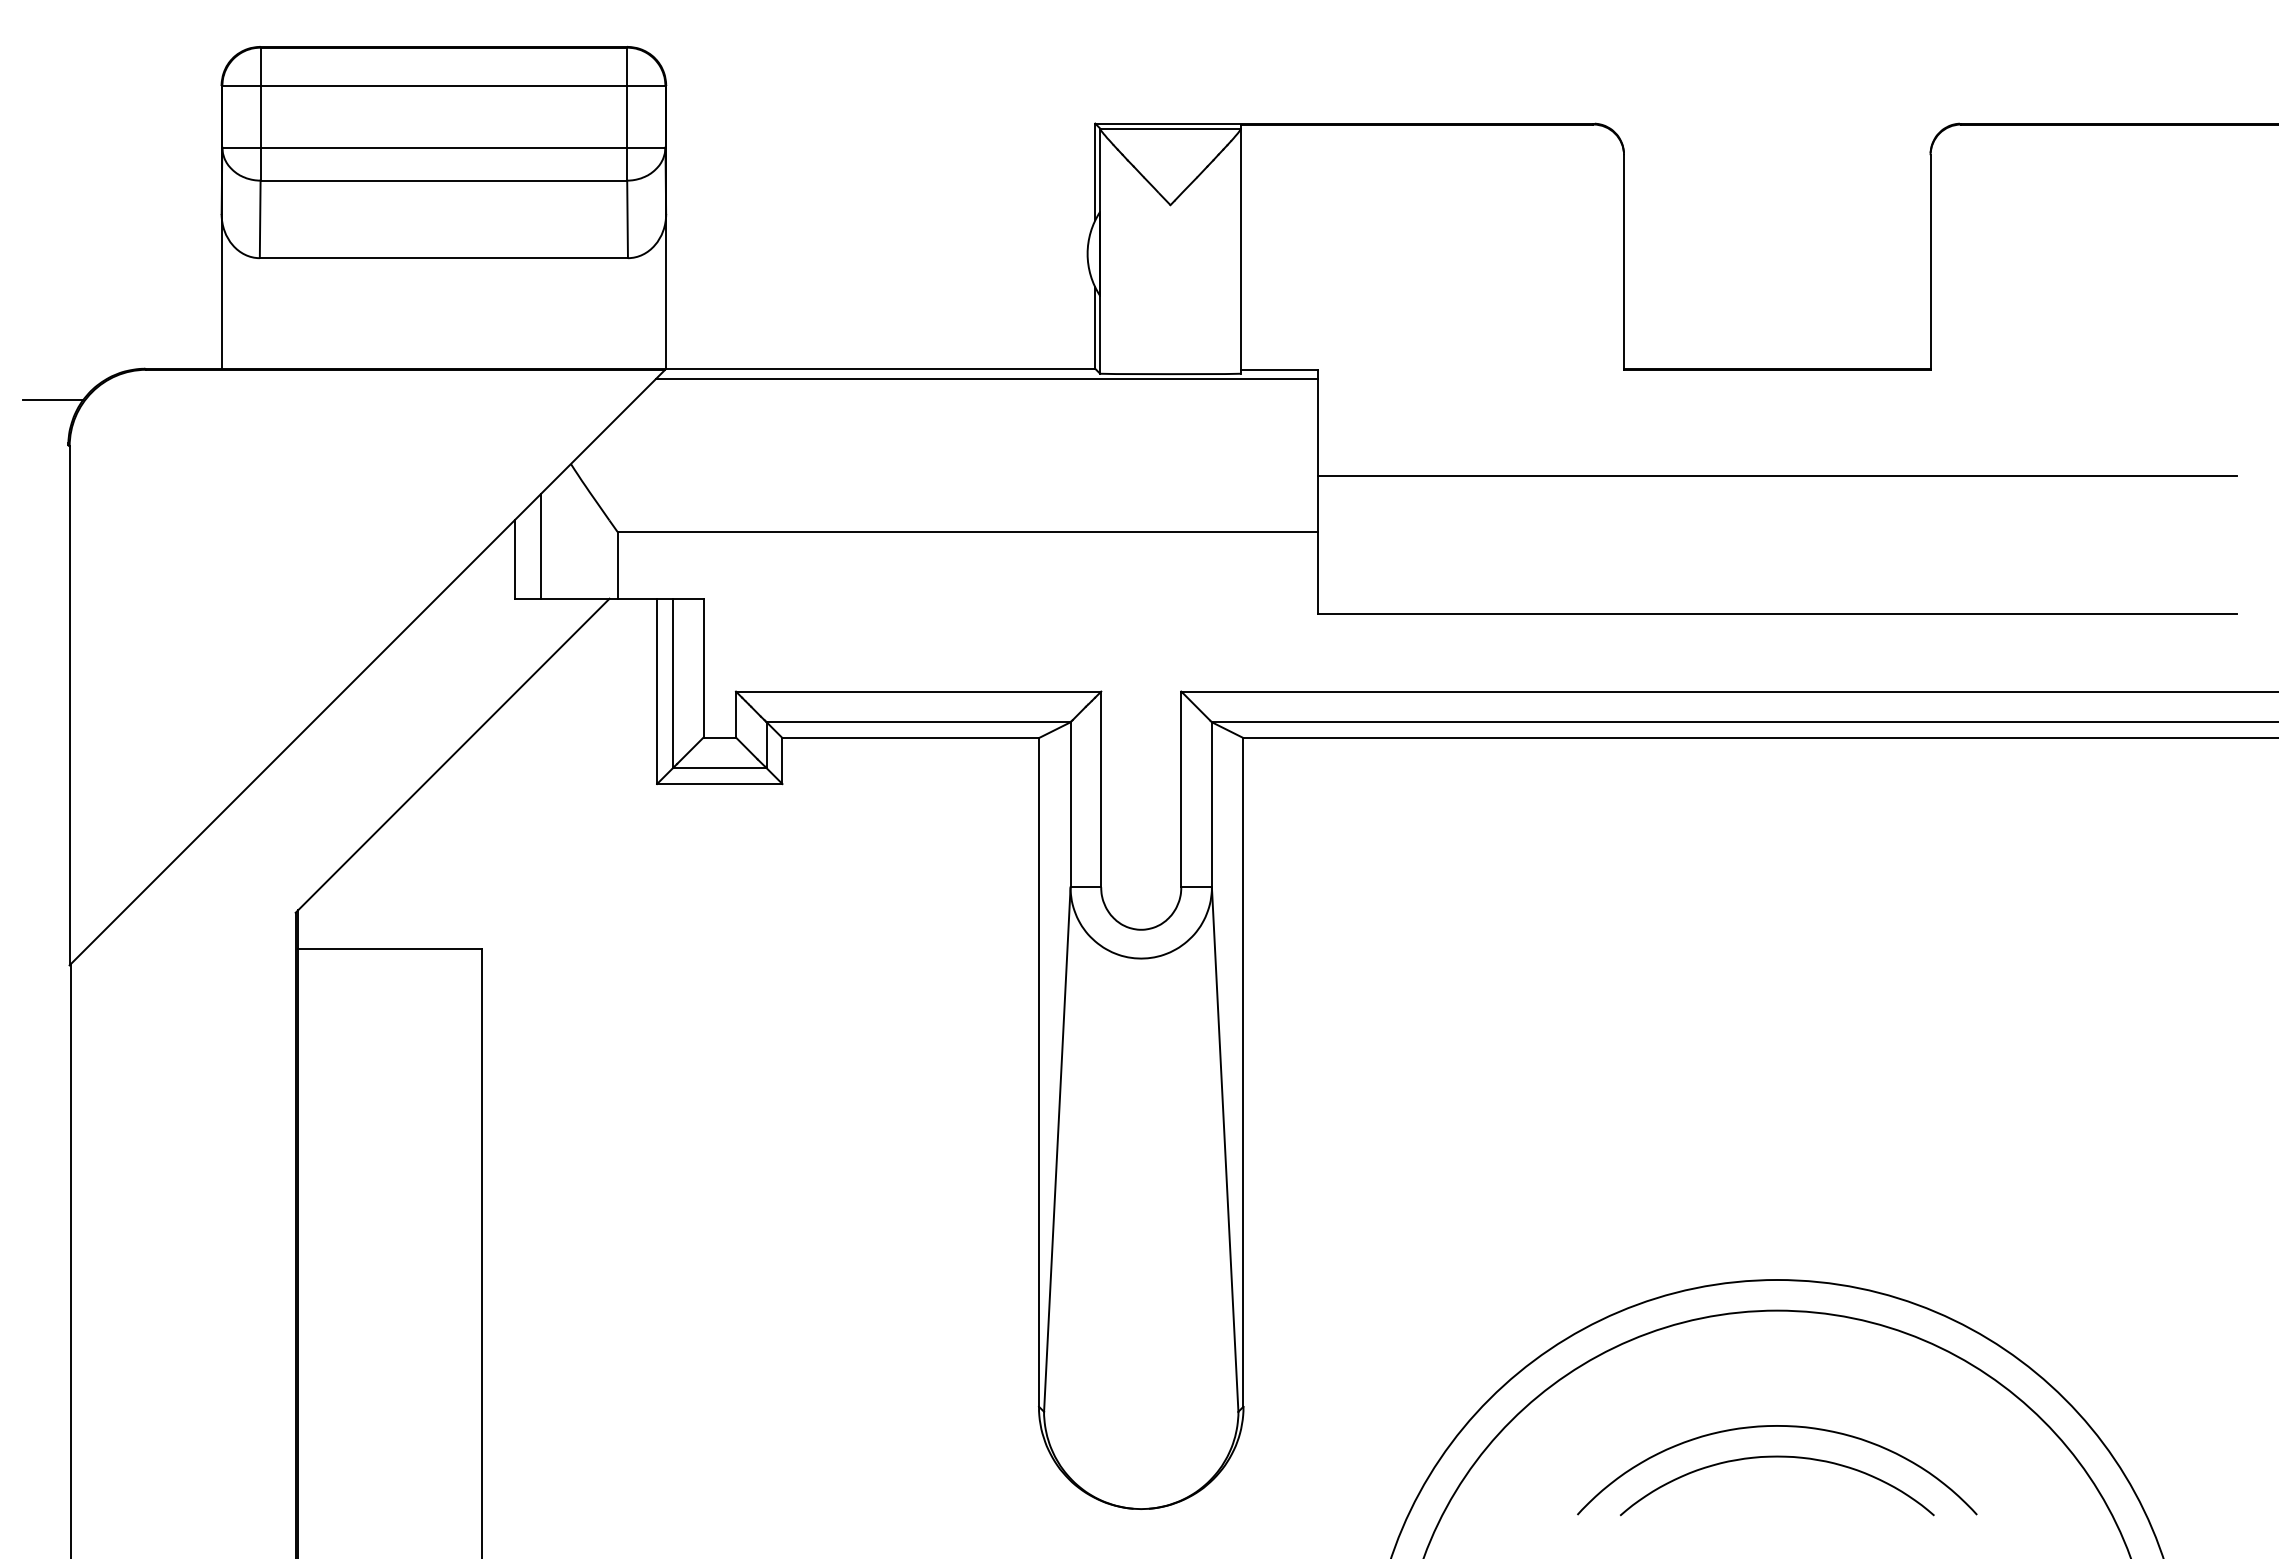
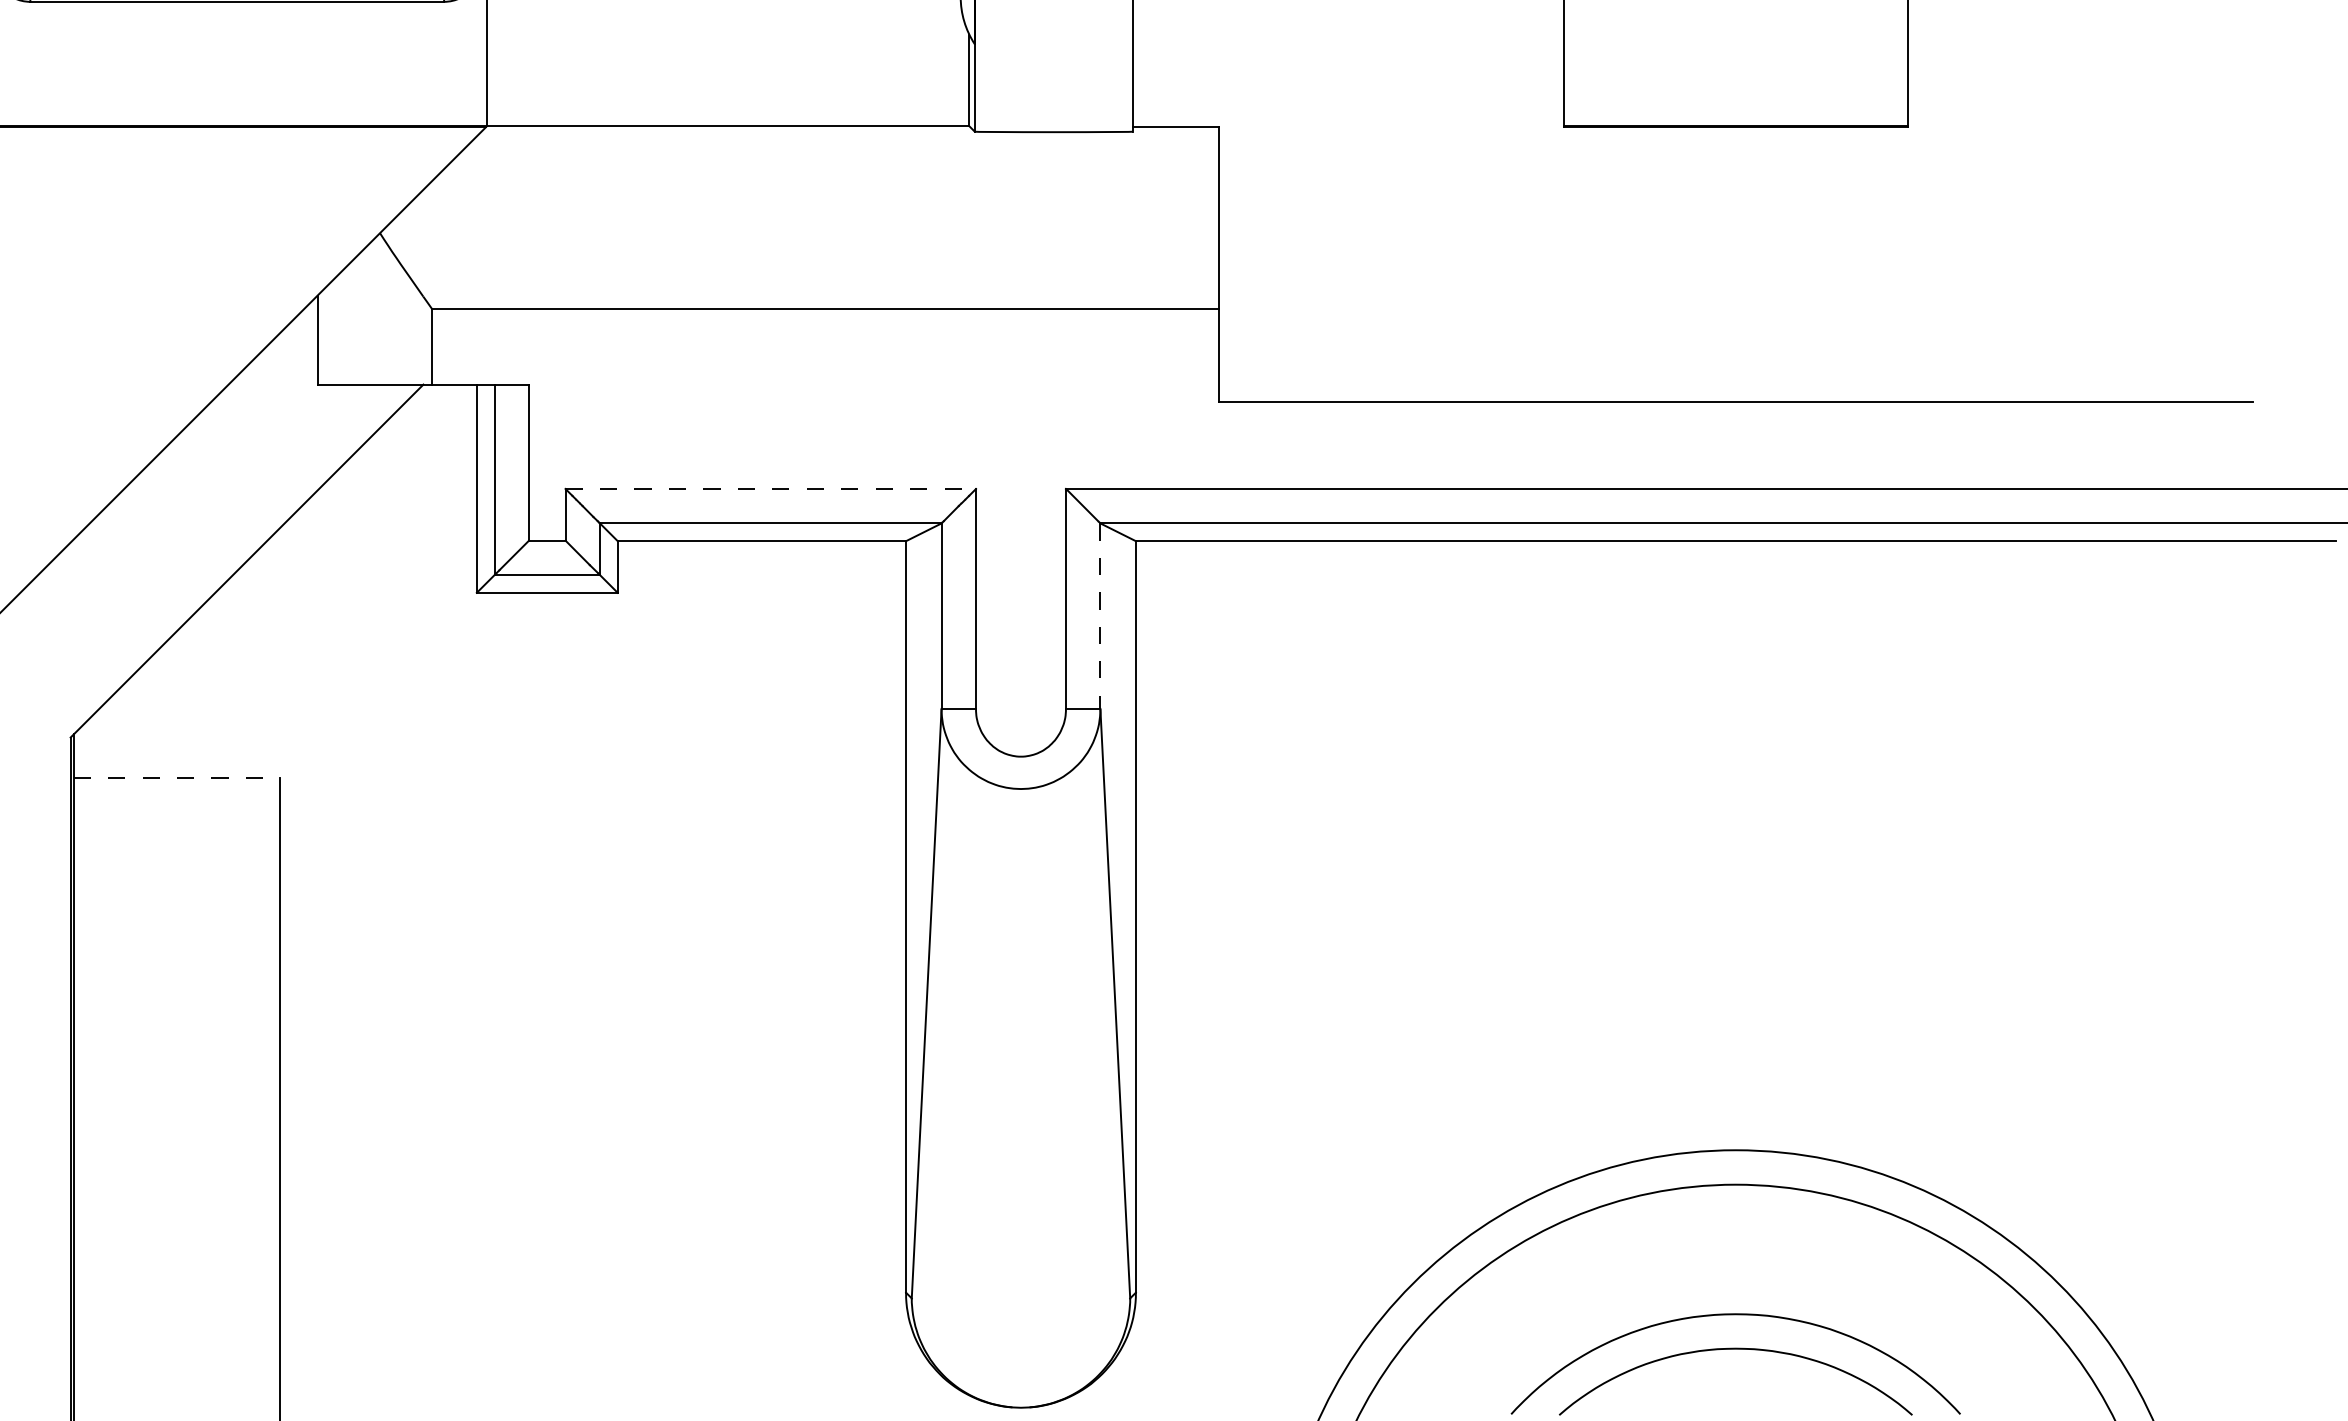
line: (986, 378) -> (847, 137), removed
line: (1777, 476) -> (1736, 247), removed
line: (540, 546) -> (345, 325), removed
line: (918, 691) -> (770, 488), solid -> dashed
line: (1211, 804) -> (1099, 615), solid -> dashed
line: (390, 948) -> (177, 777), solid -> dashed

